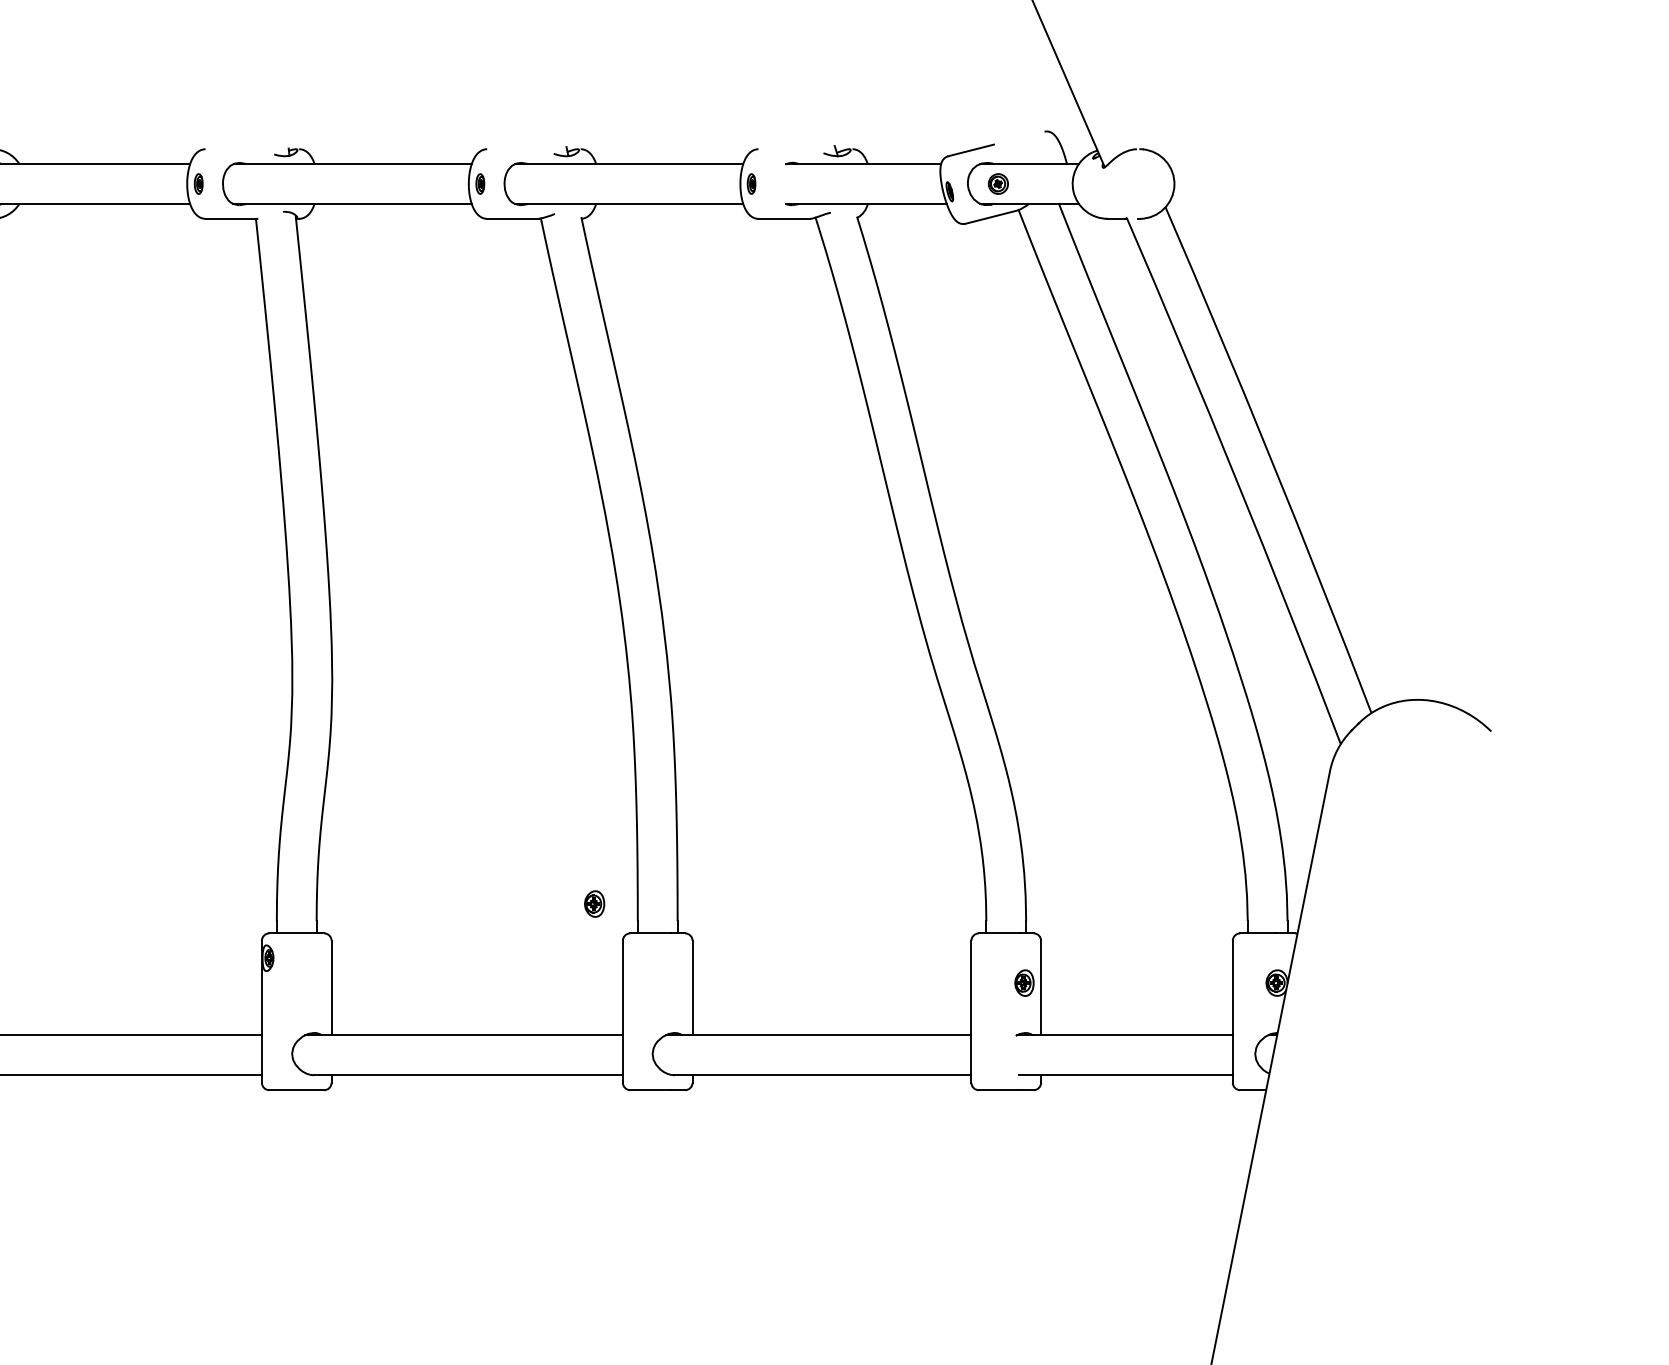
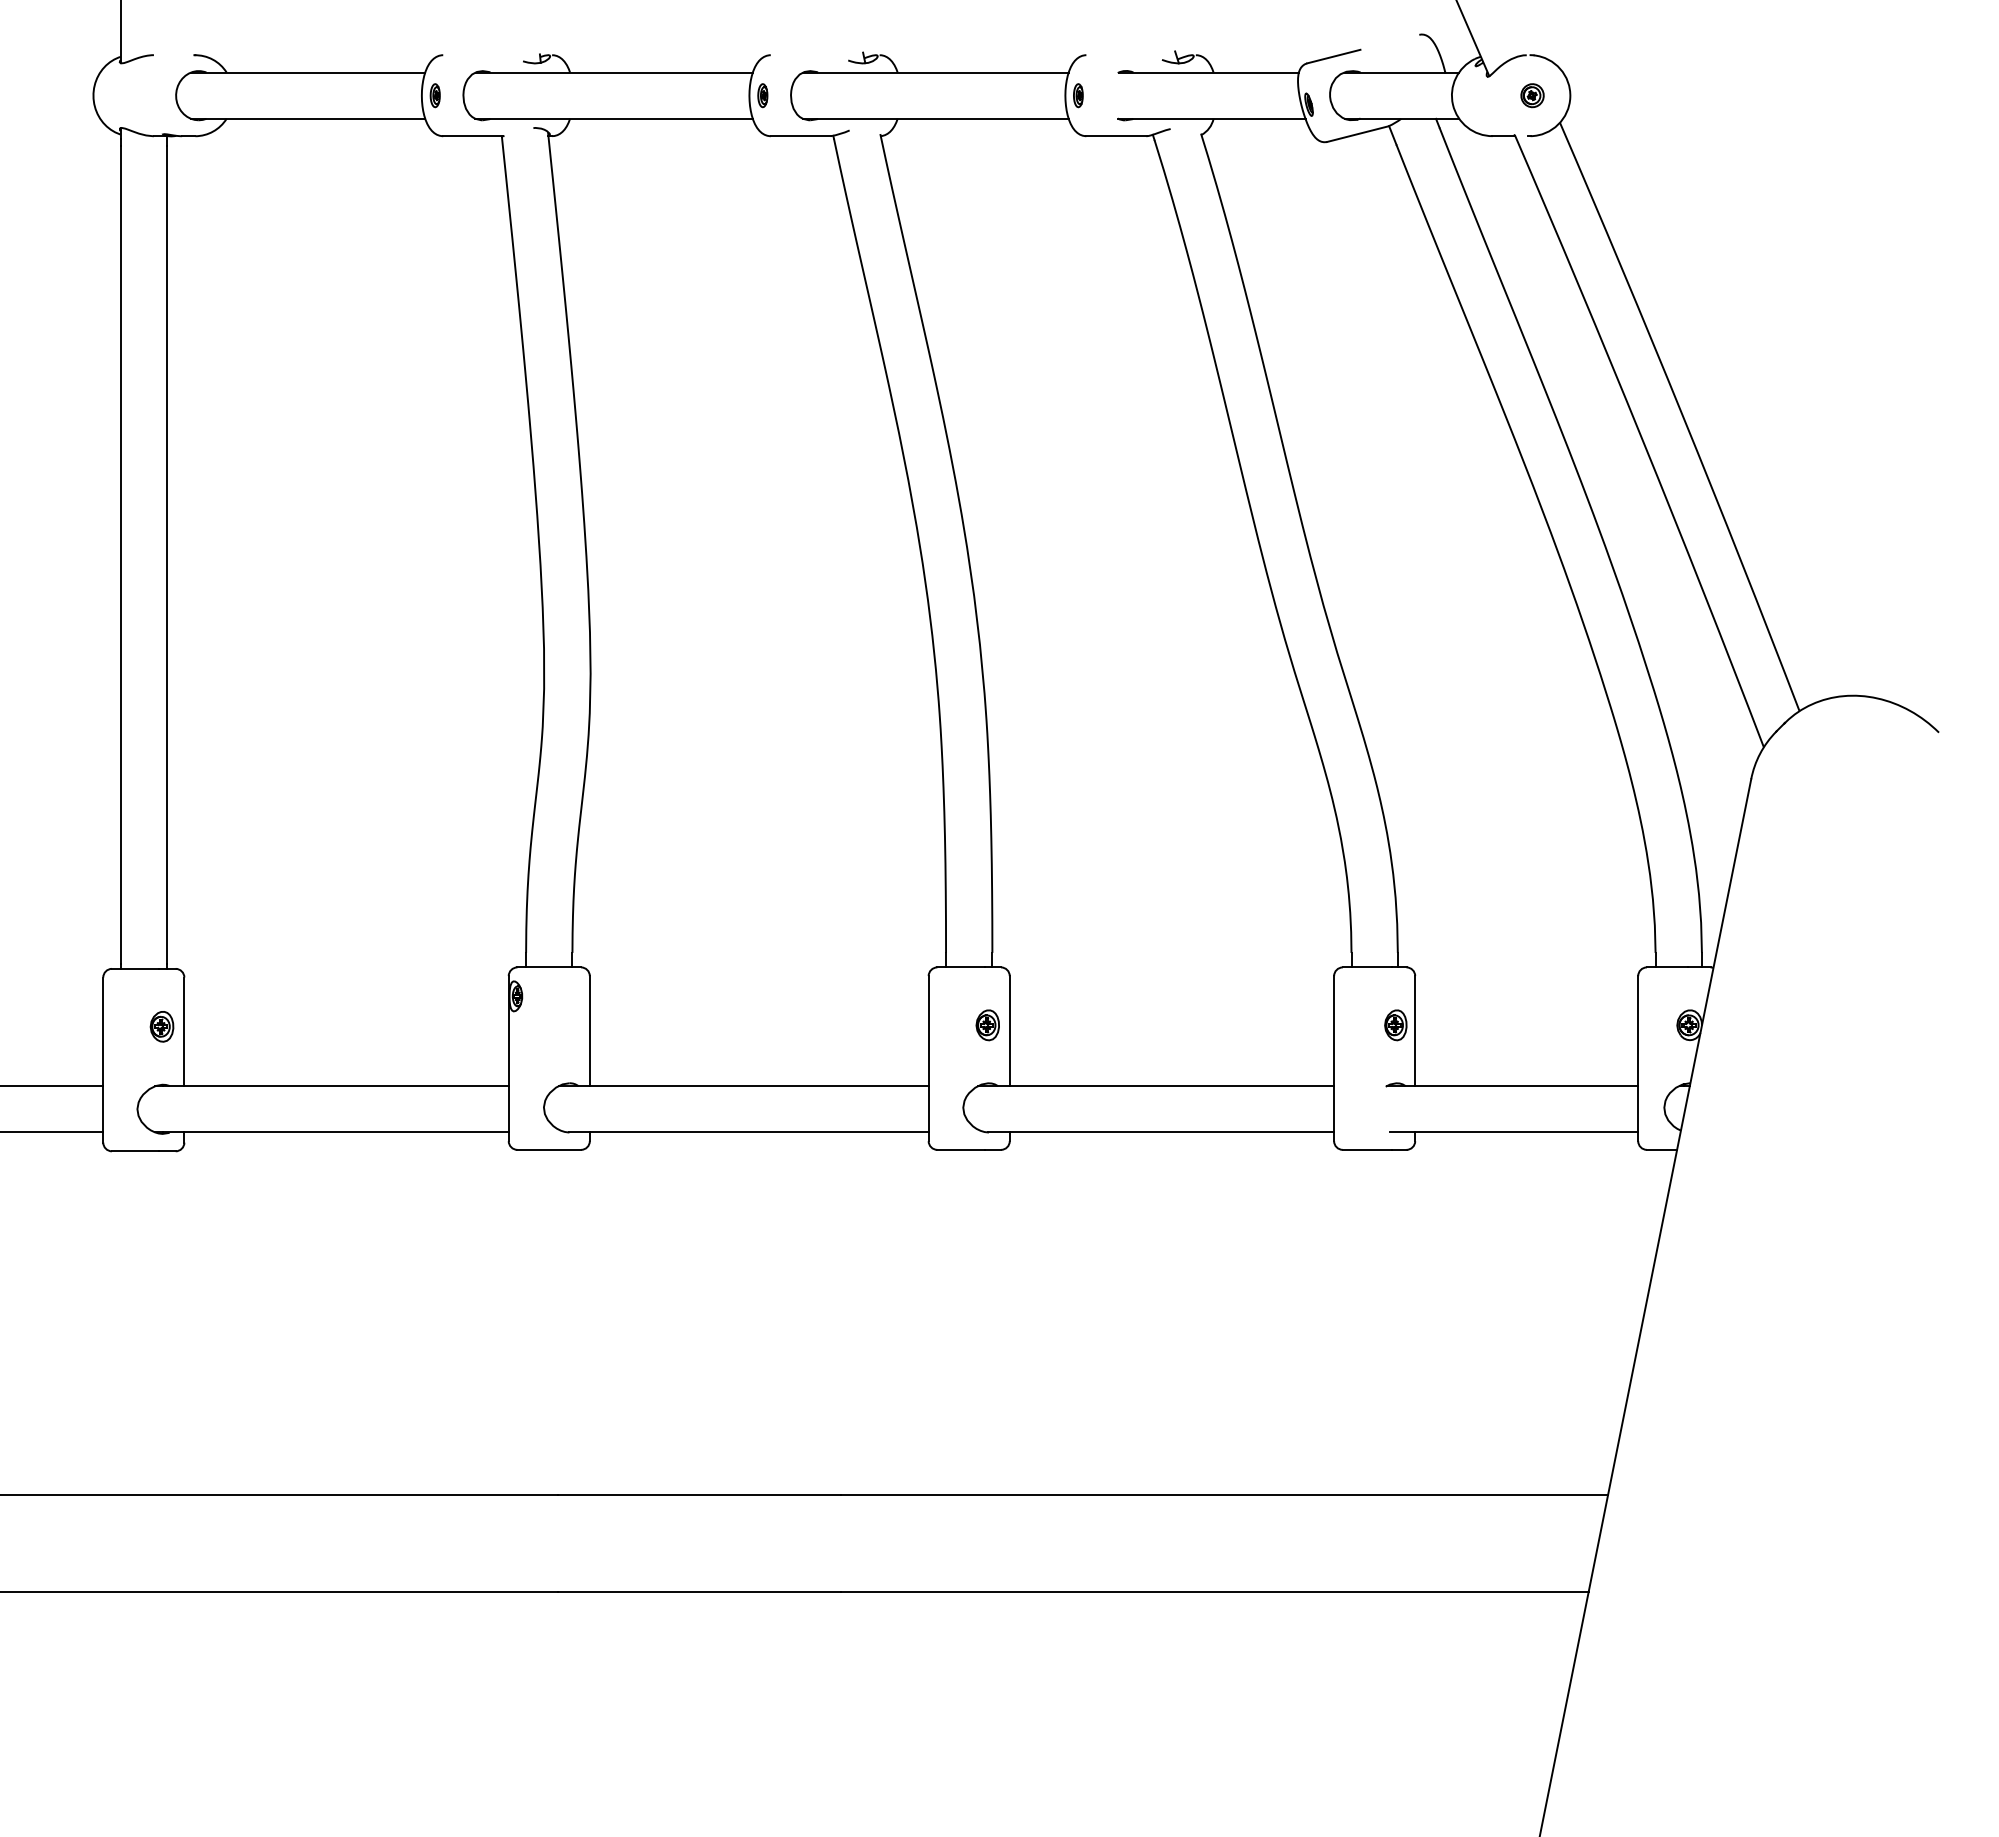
part: (998, 183) -> (1532, 95), moved
part: (594, 904) -> (987, 1025), moved

